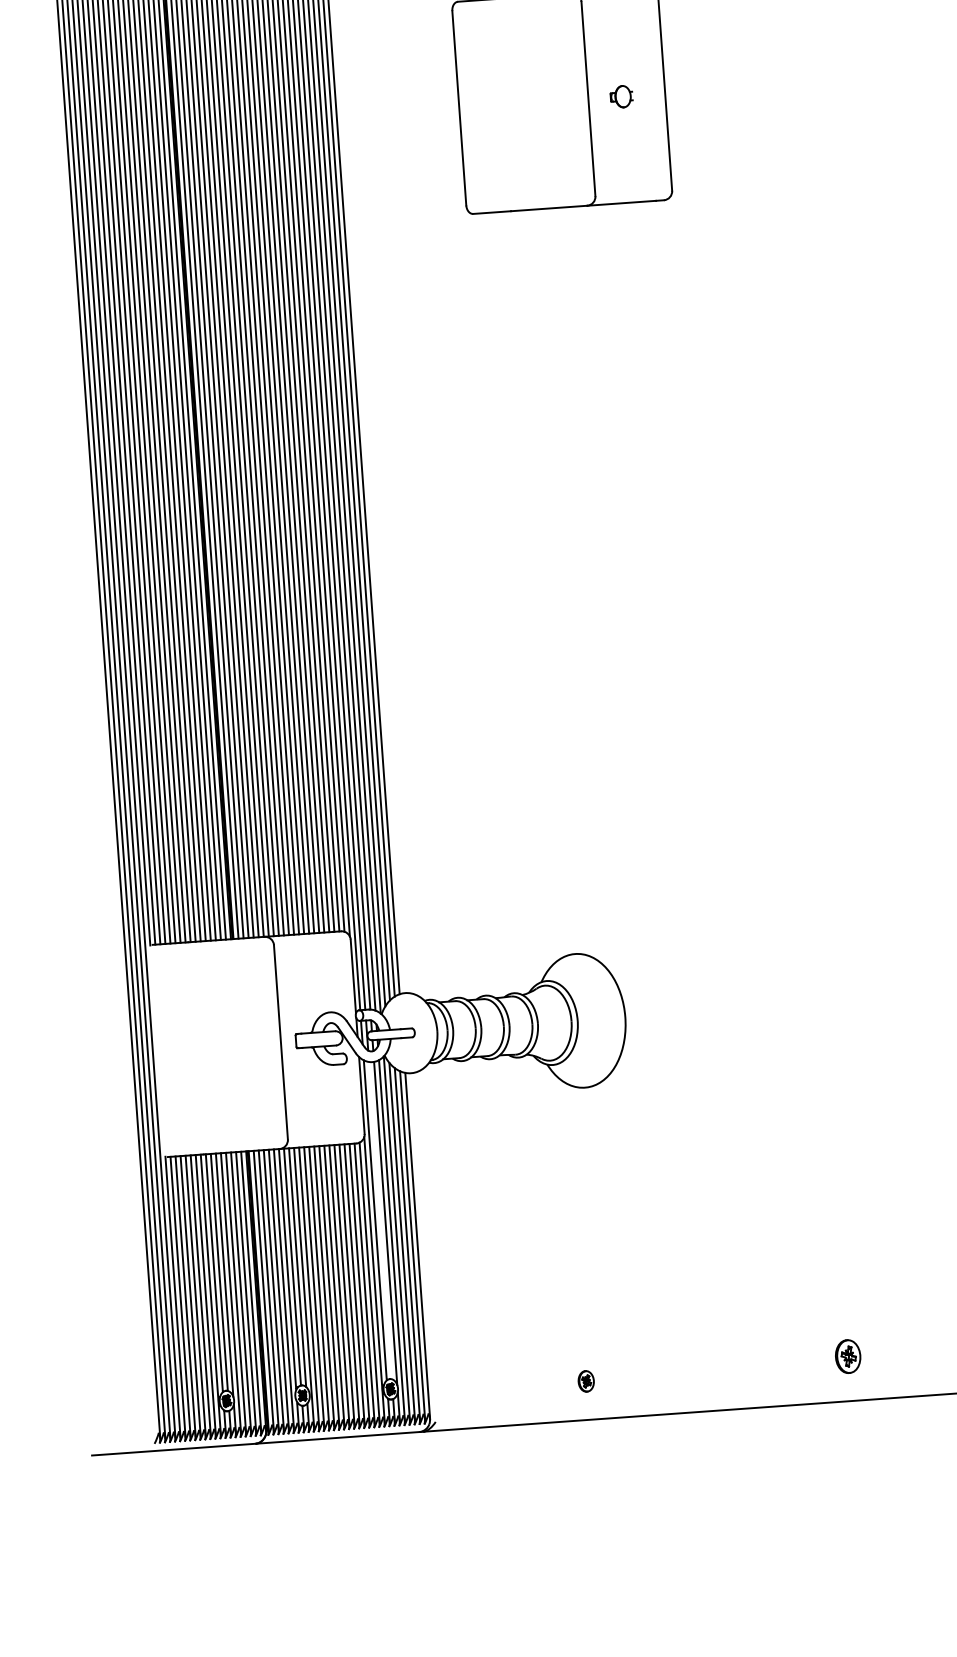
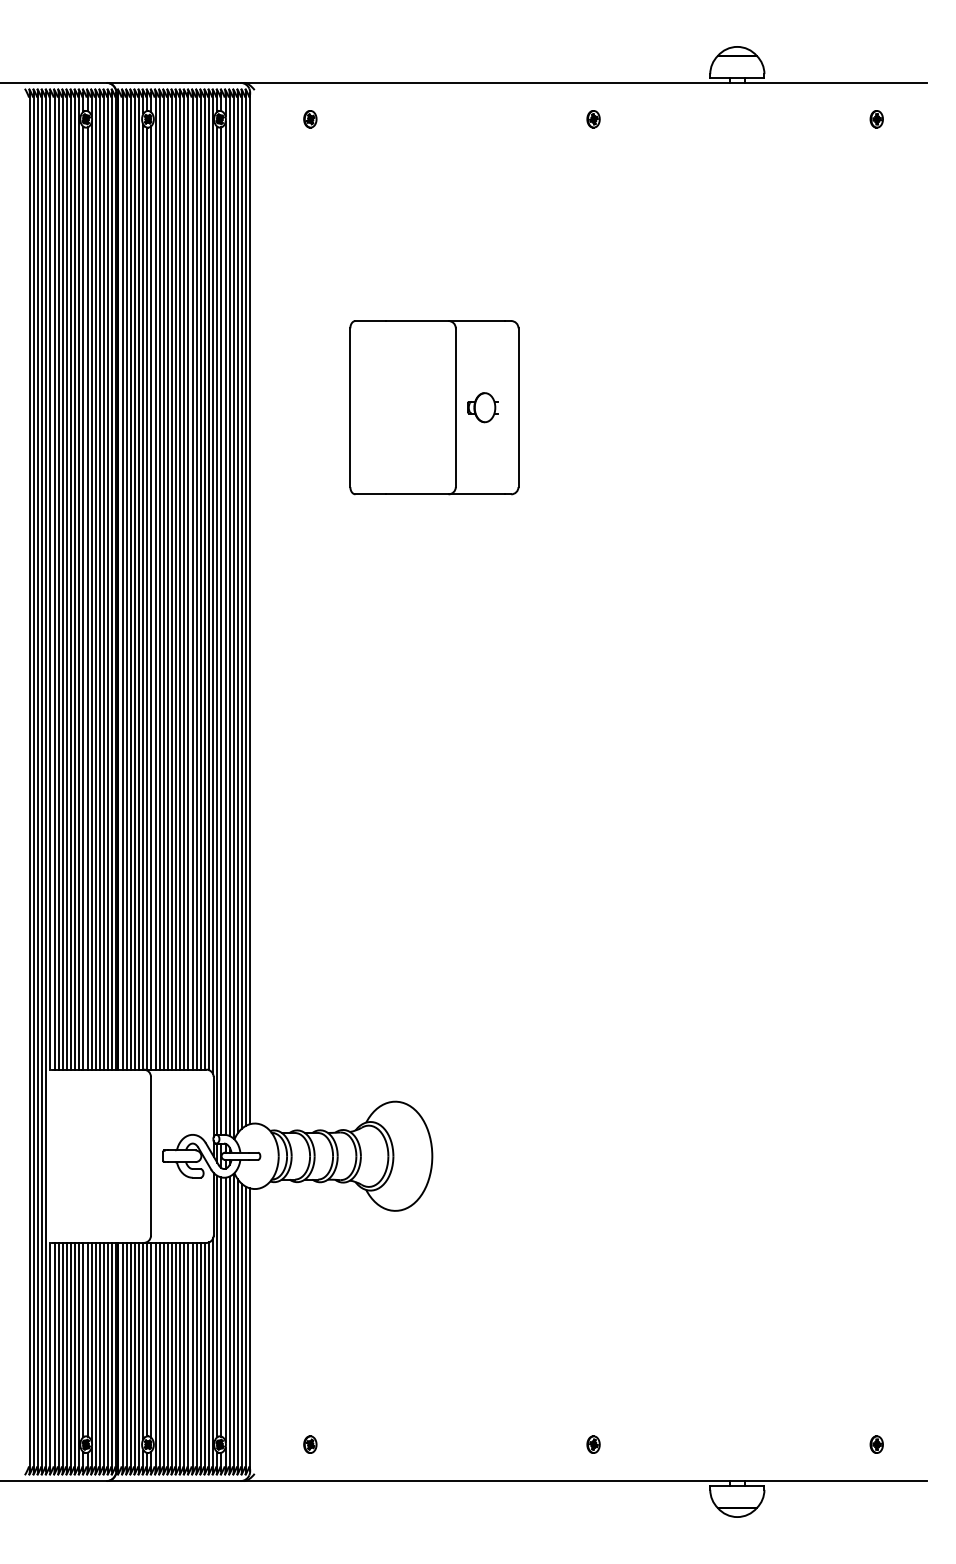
part: (621, 96) -> (482, 407), size x1.67
line: (380, 1219) -> (221, 1306), added
part: (847, 1356) -> (593, 1444), size x0.62
part: (586, 1381) -> (310, 1444), moved

